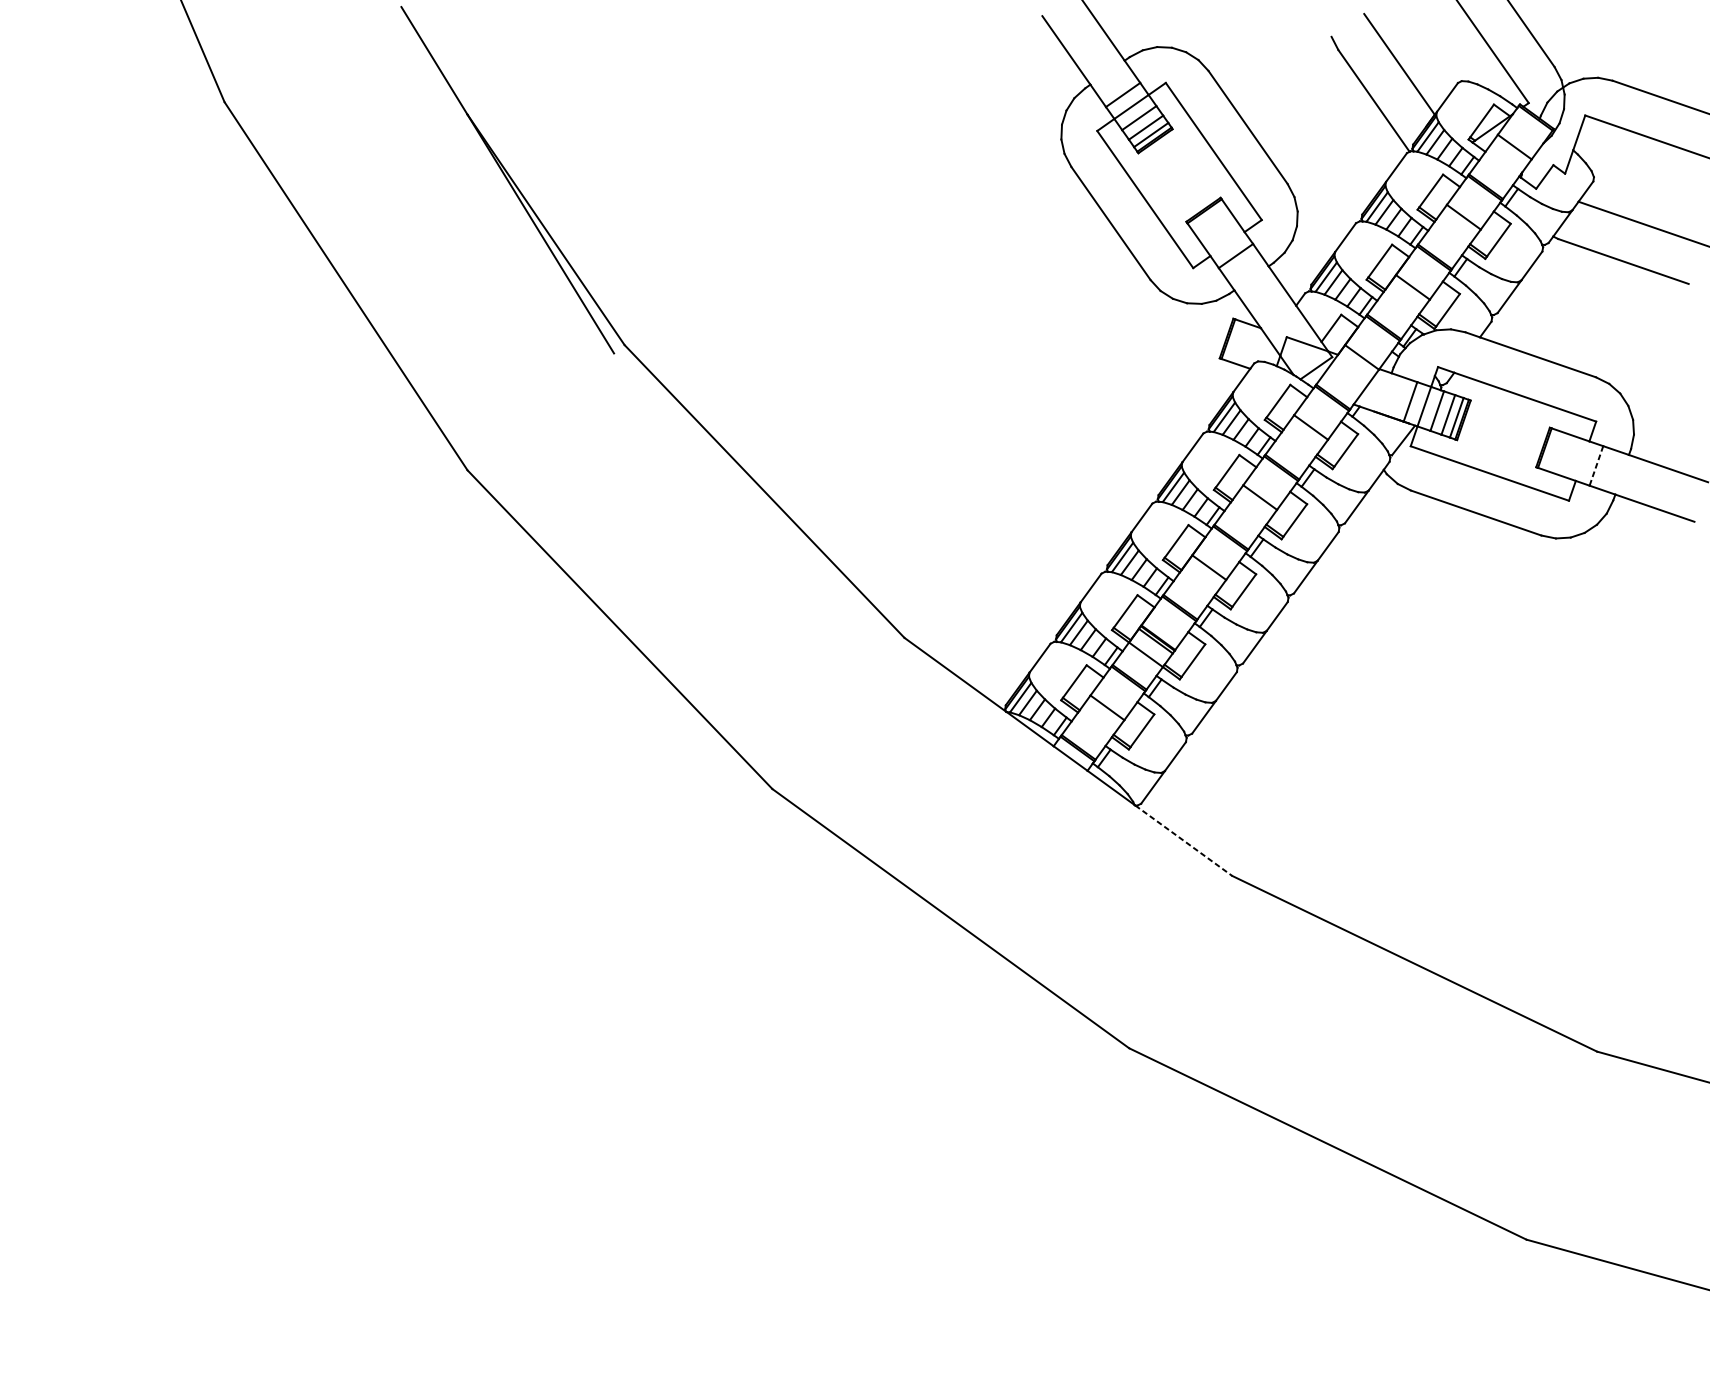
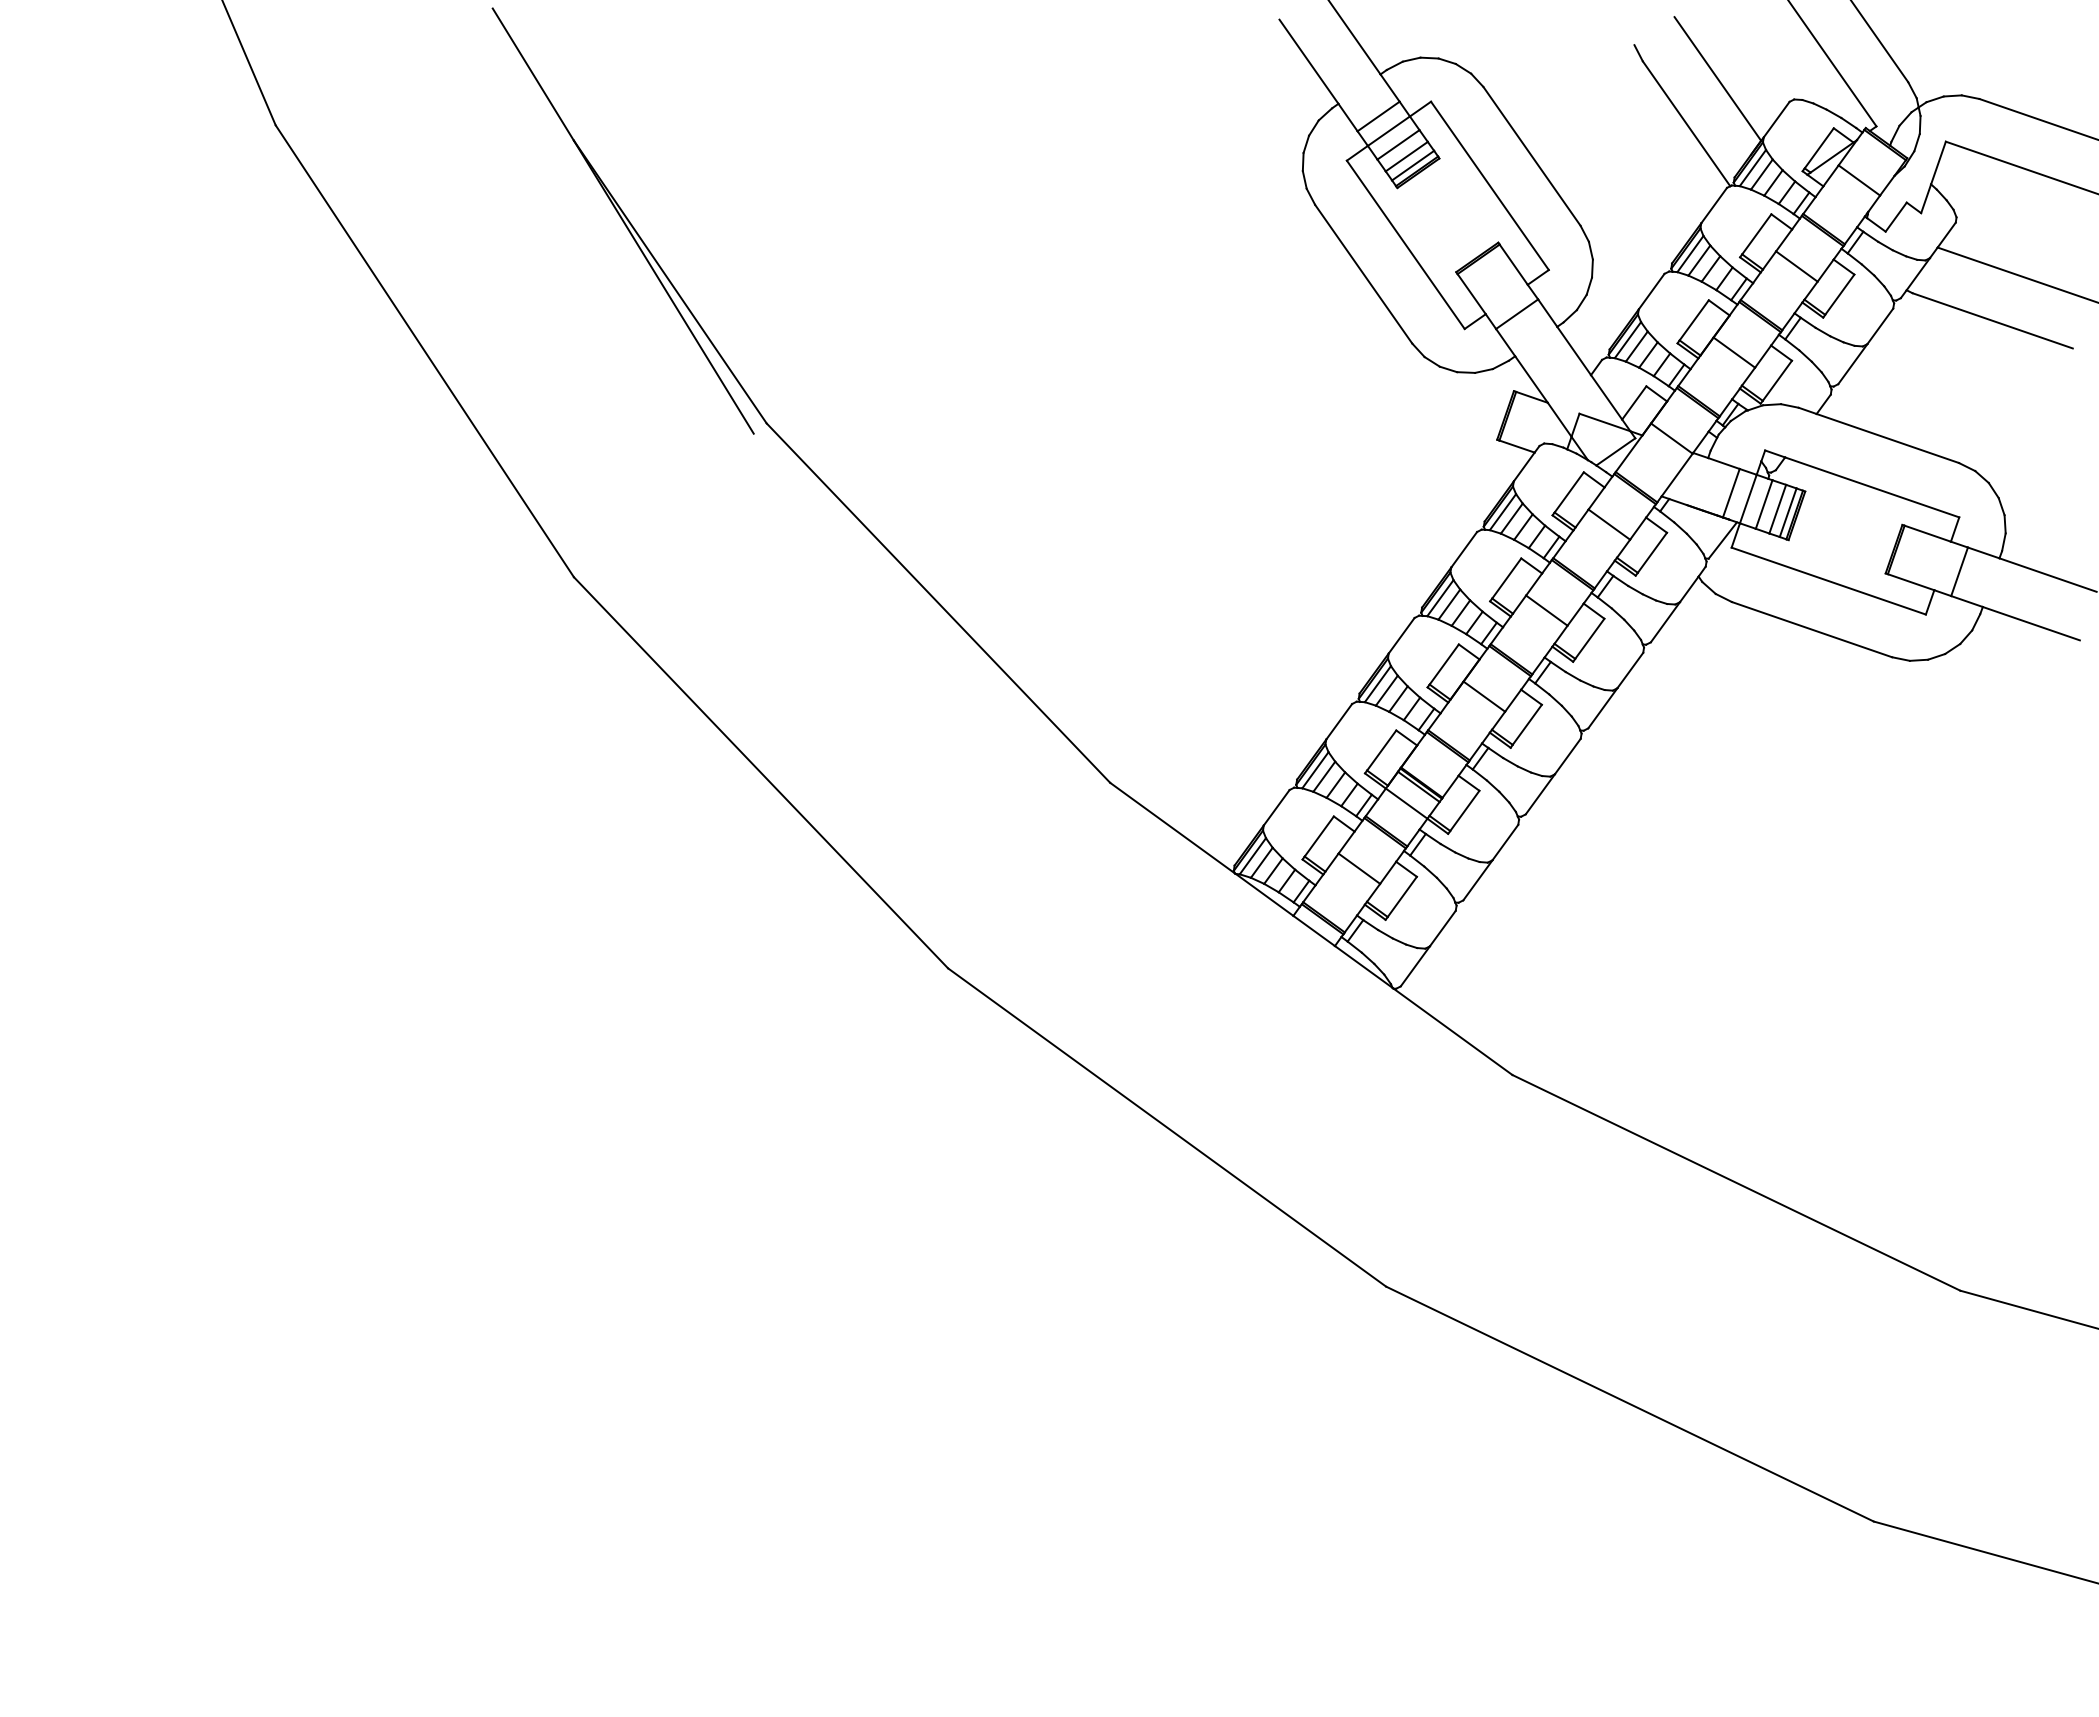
line: (1596, 465) -> (1959, 571), dashed -> solid
line: (1184, 841) -> (1453, 1032), dashed -> solid

